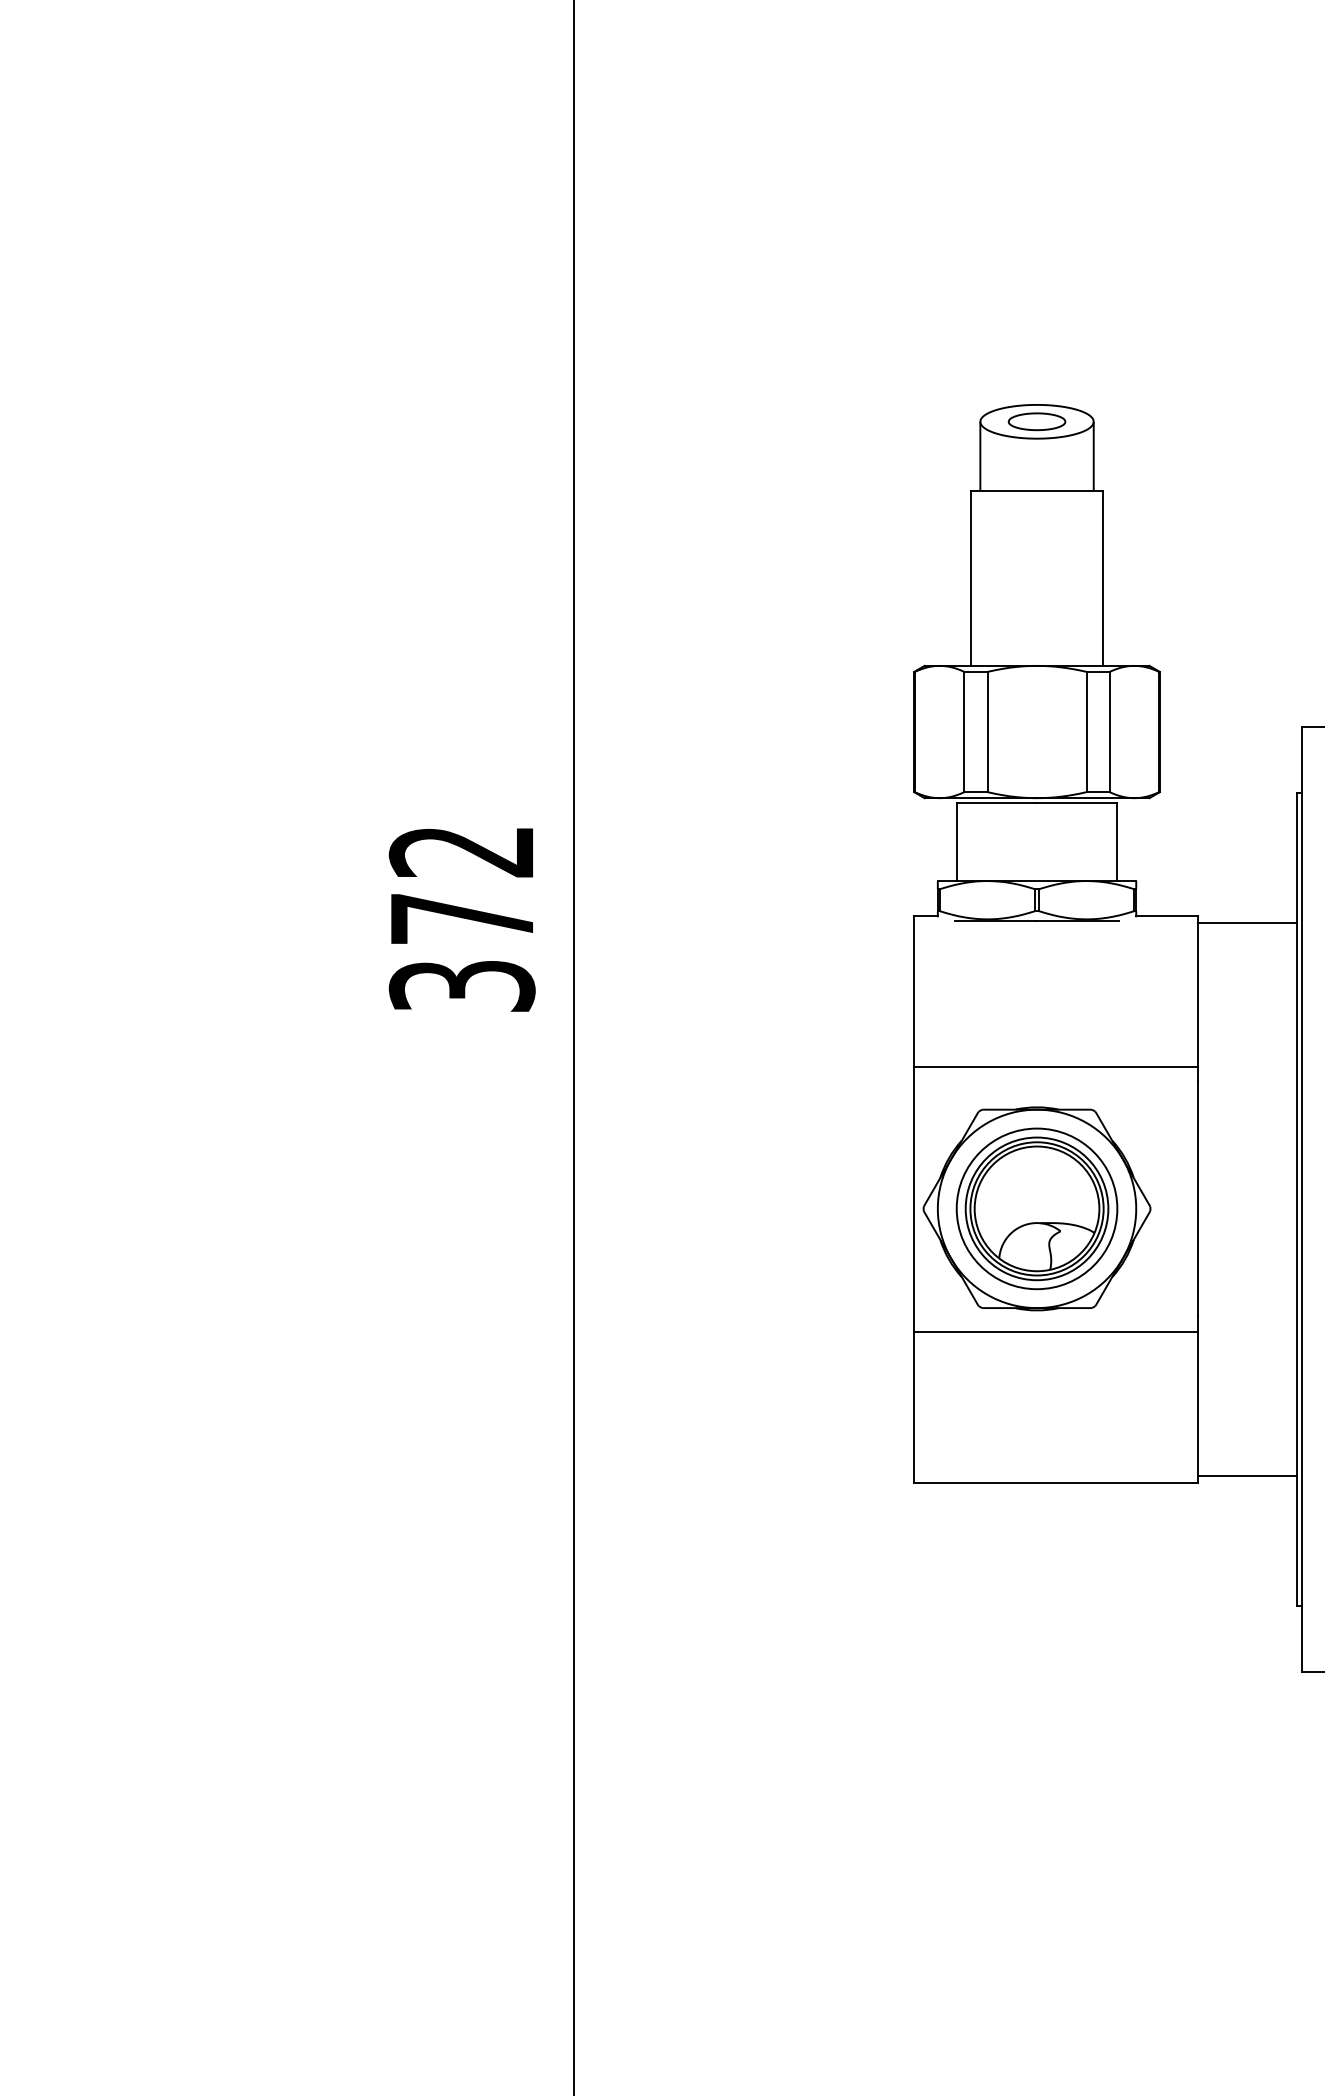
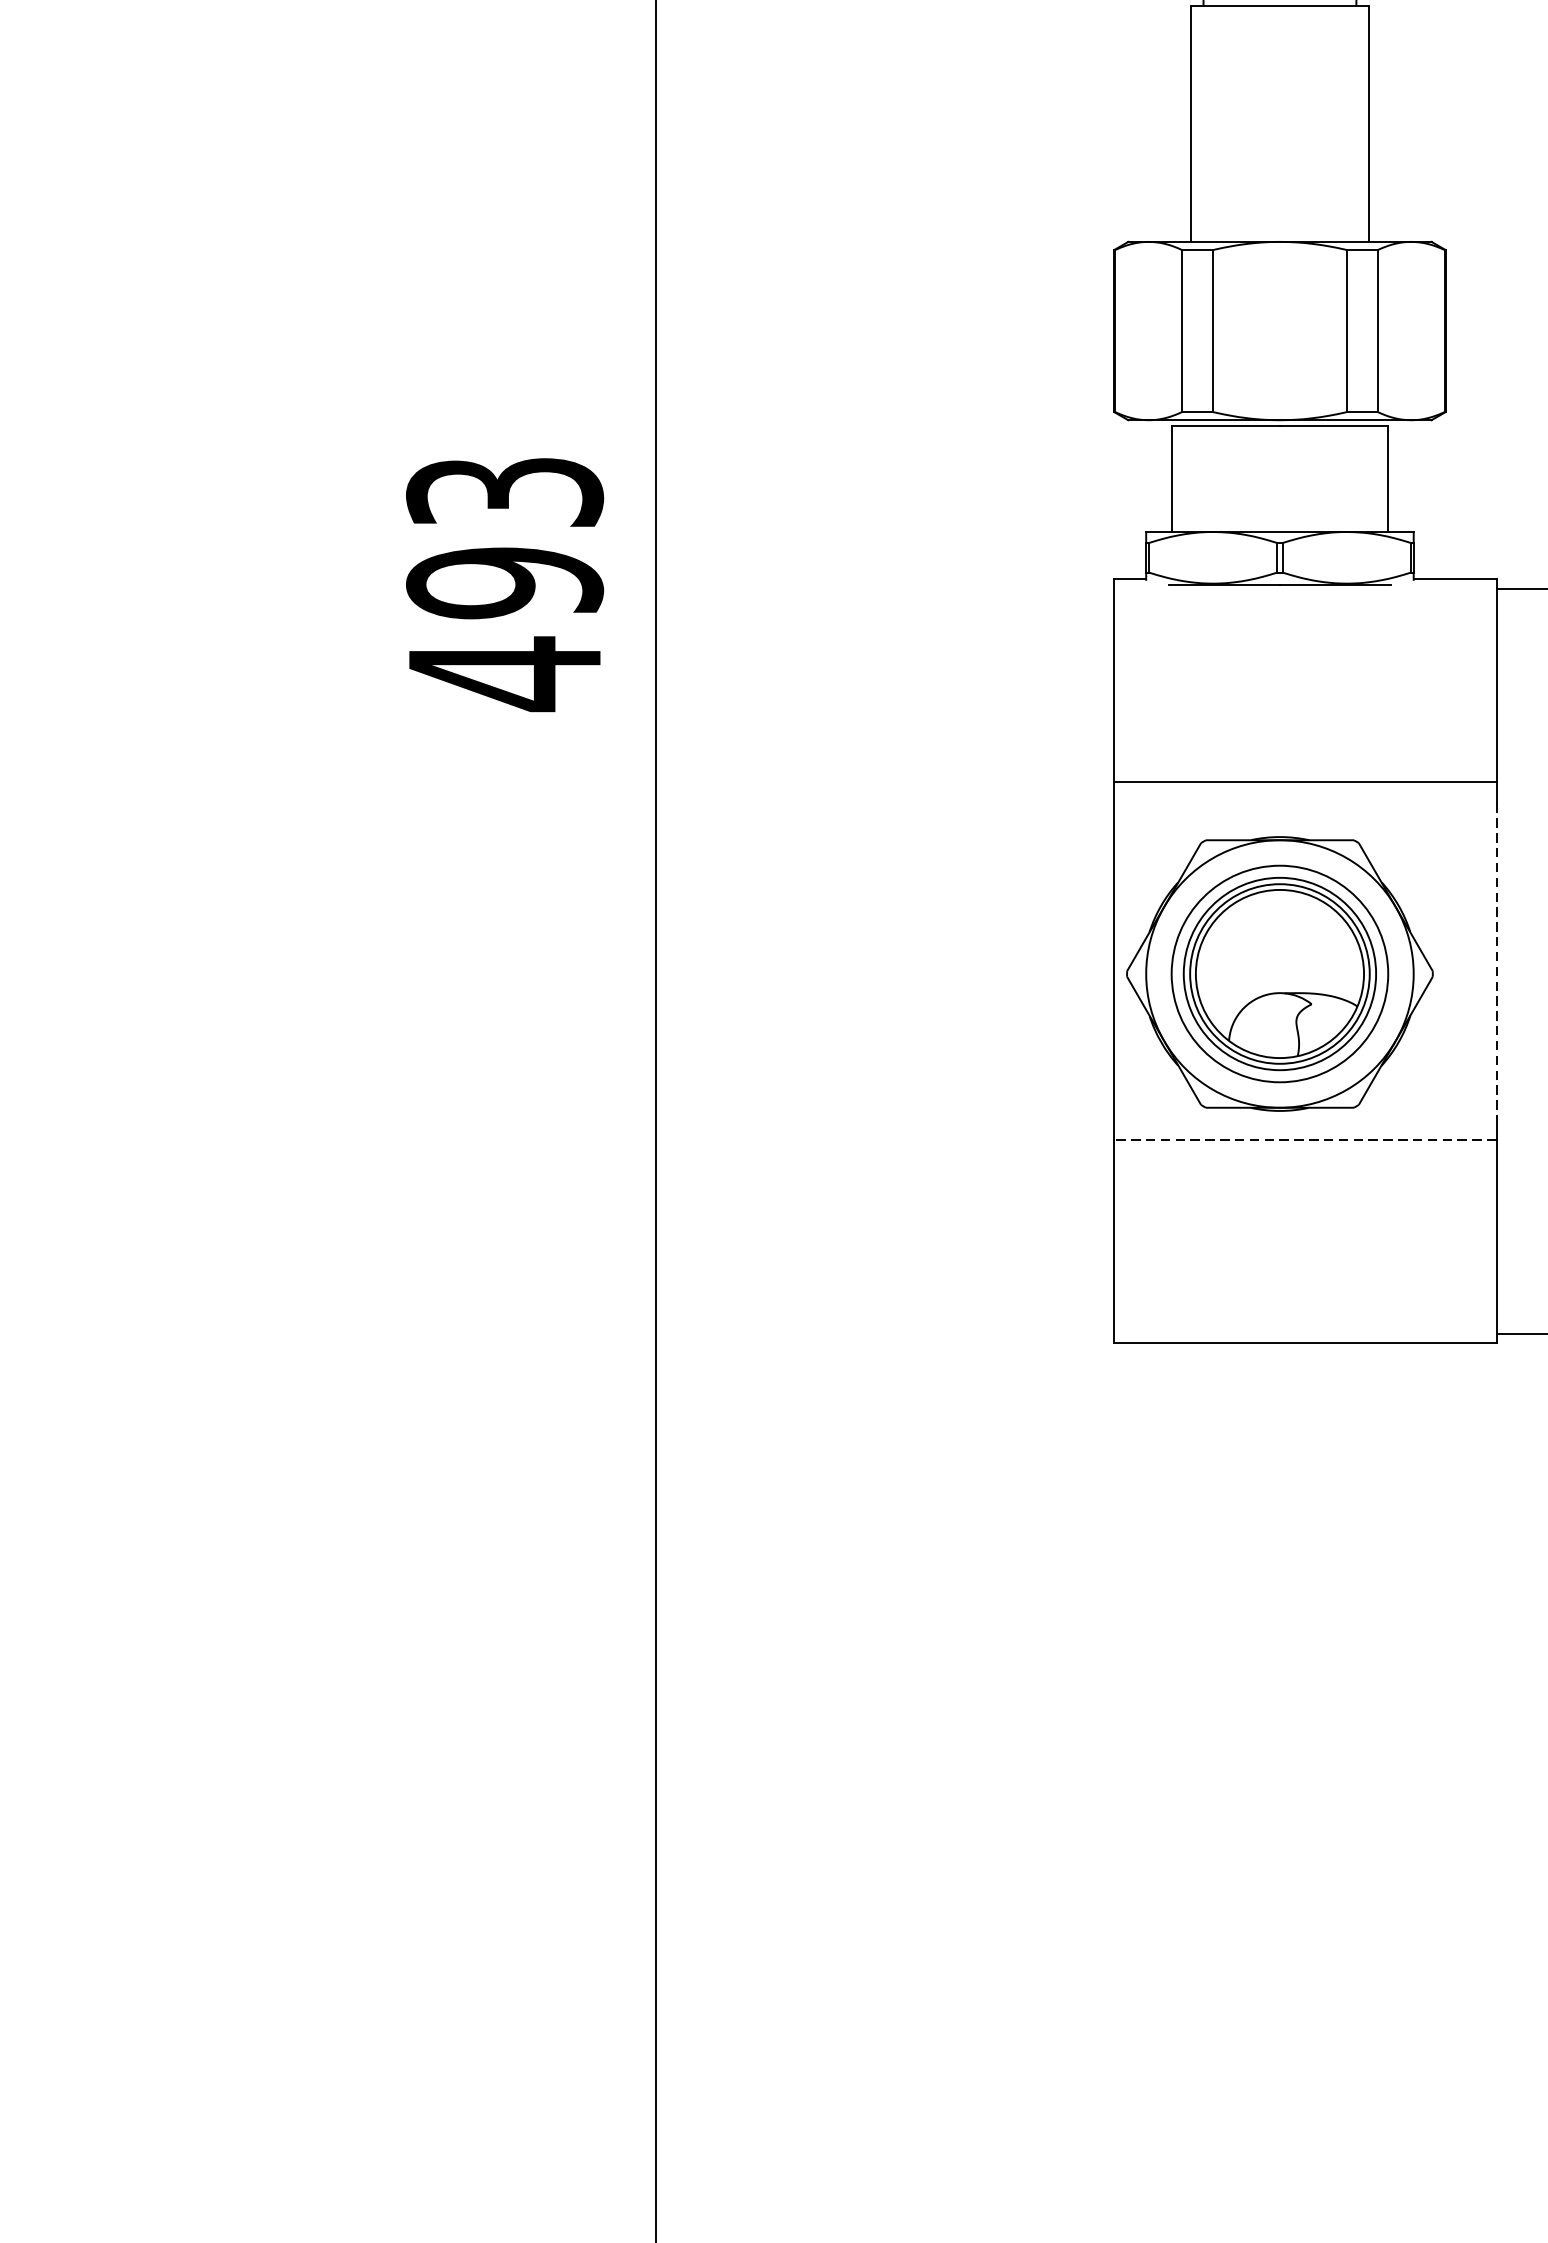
text: (461, 920) -> (503, 585), 372 -> 493
line: (1197, 1199) -> (1496, 961), solid -> dashed
line: (1055, 1332) -> (1304, 1140), solid -> dashed

